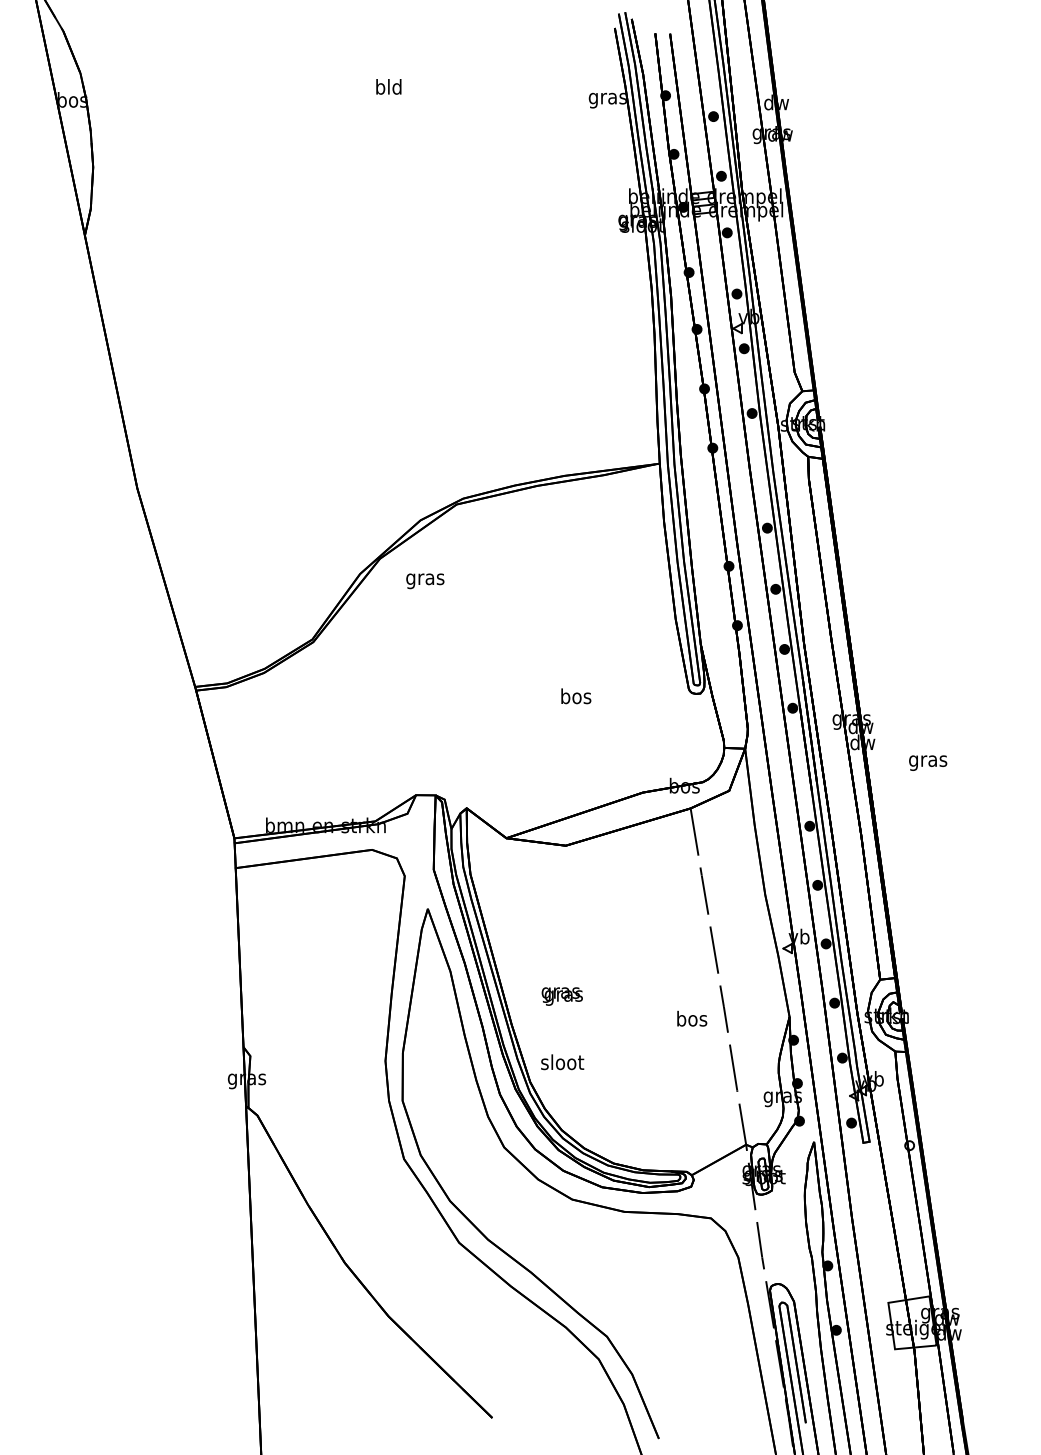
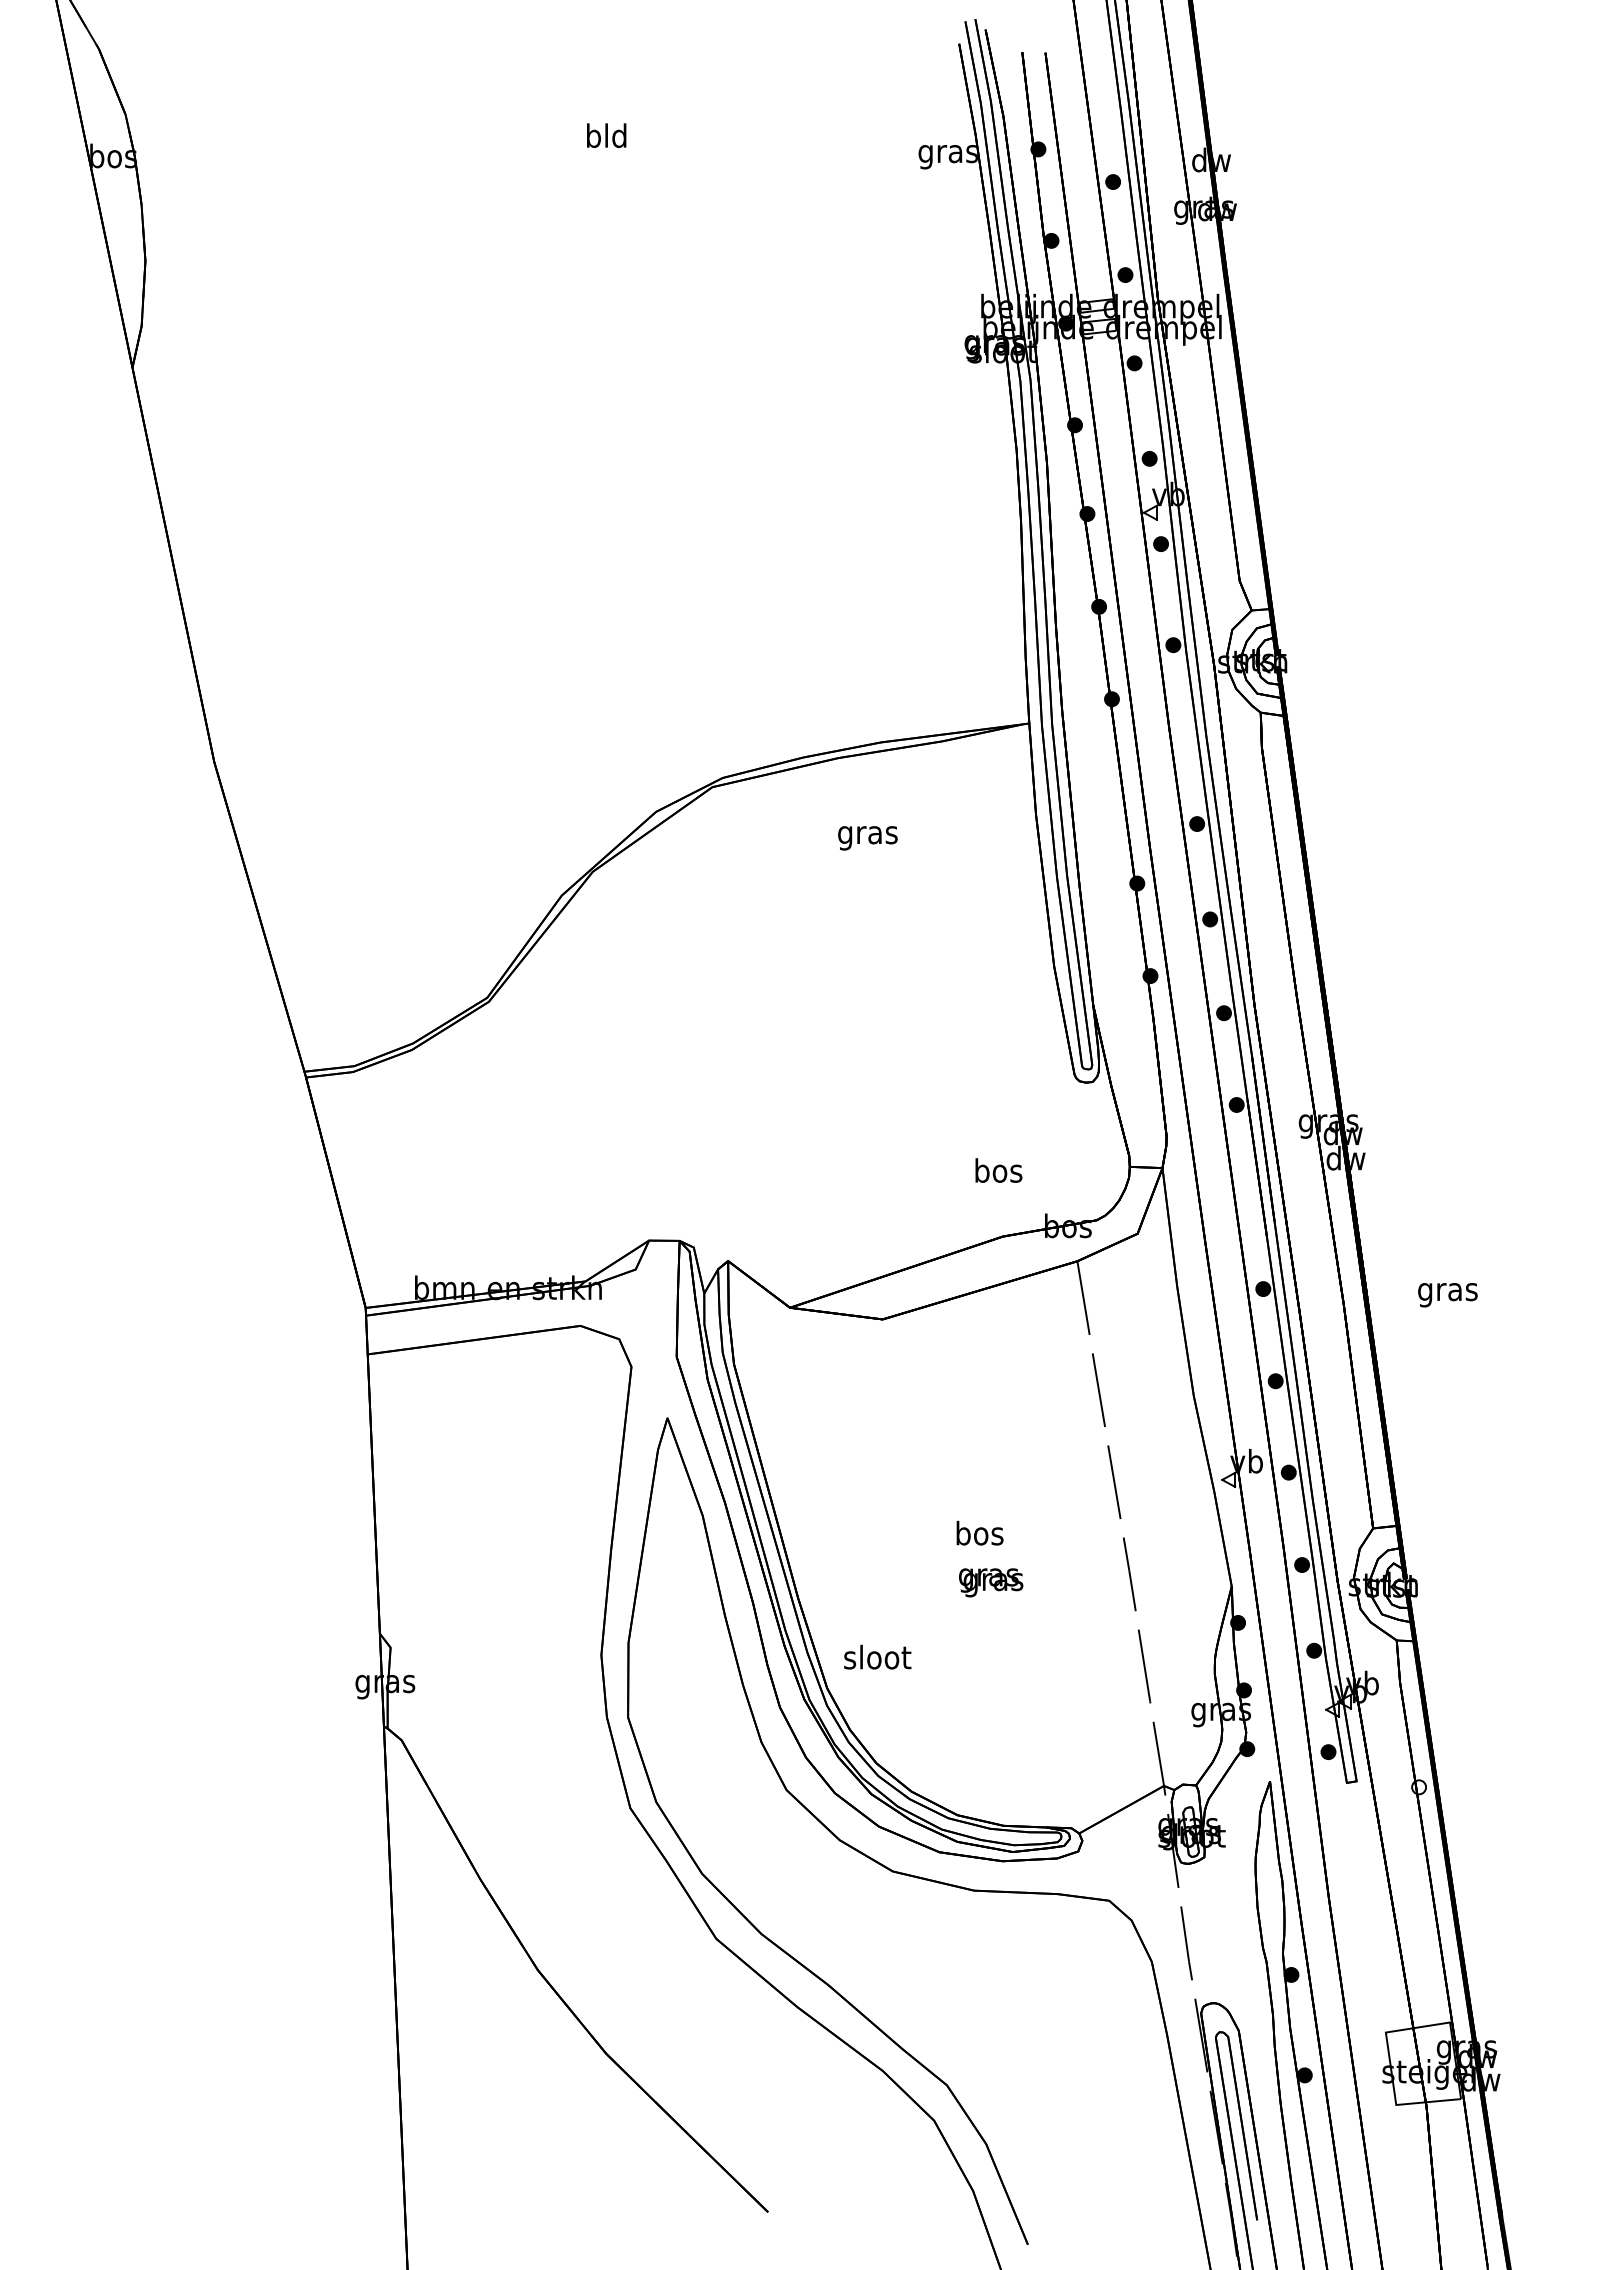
text: (425, 581) -> (868, 838), moved
text: (576, 696) -> (999, 1170), moved
text: (928, 762) -> (1448, 1294), moved
text: (561, 996) -> (989, 1582), moved
text: (692, 1018) -> (980, 1532), moved

